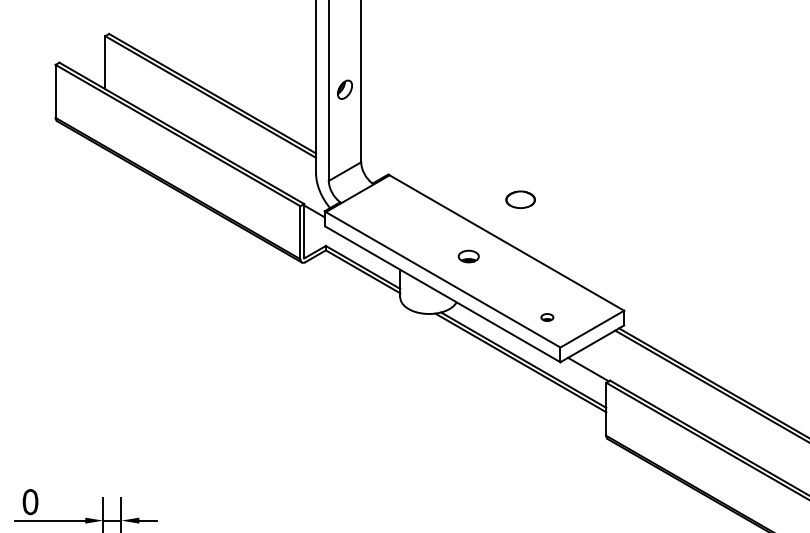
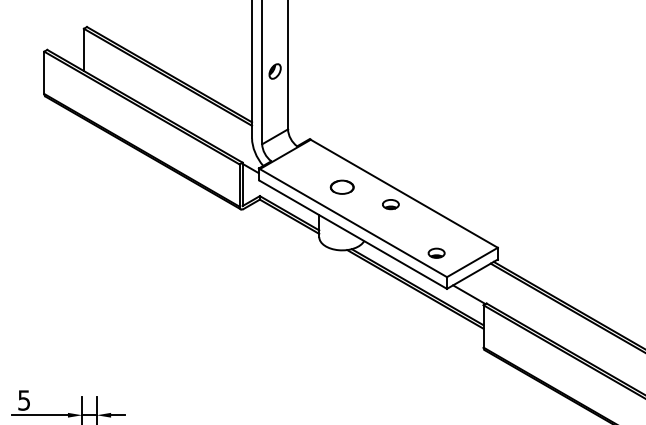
part: (519, 198) -> (341, 186), moved
part: (468, 256) -> (390, 204), moved
part: (547, 316) -> (436, 252), size x1.67
text: (30, 502) -> (24, 400), 0 -> 5

